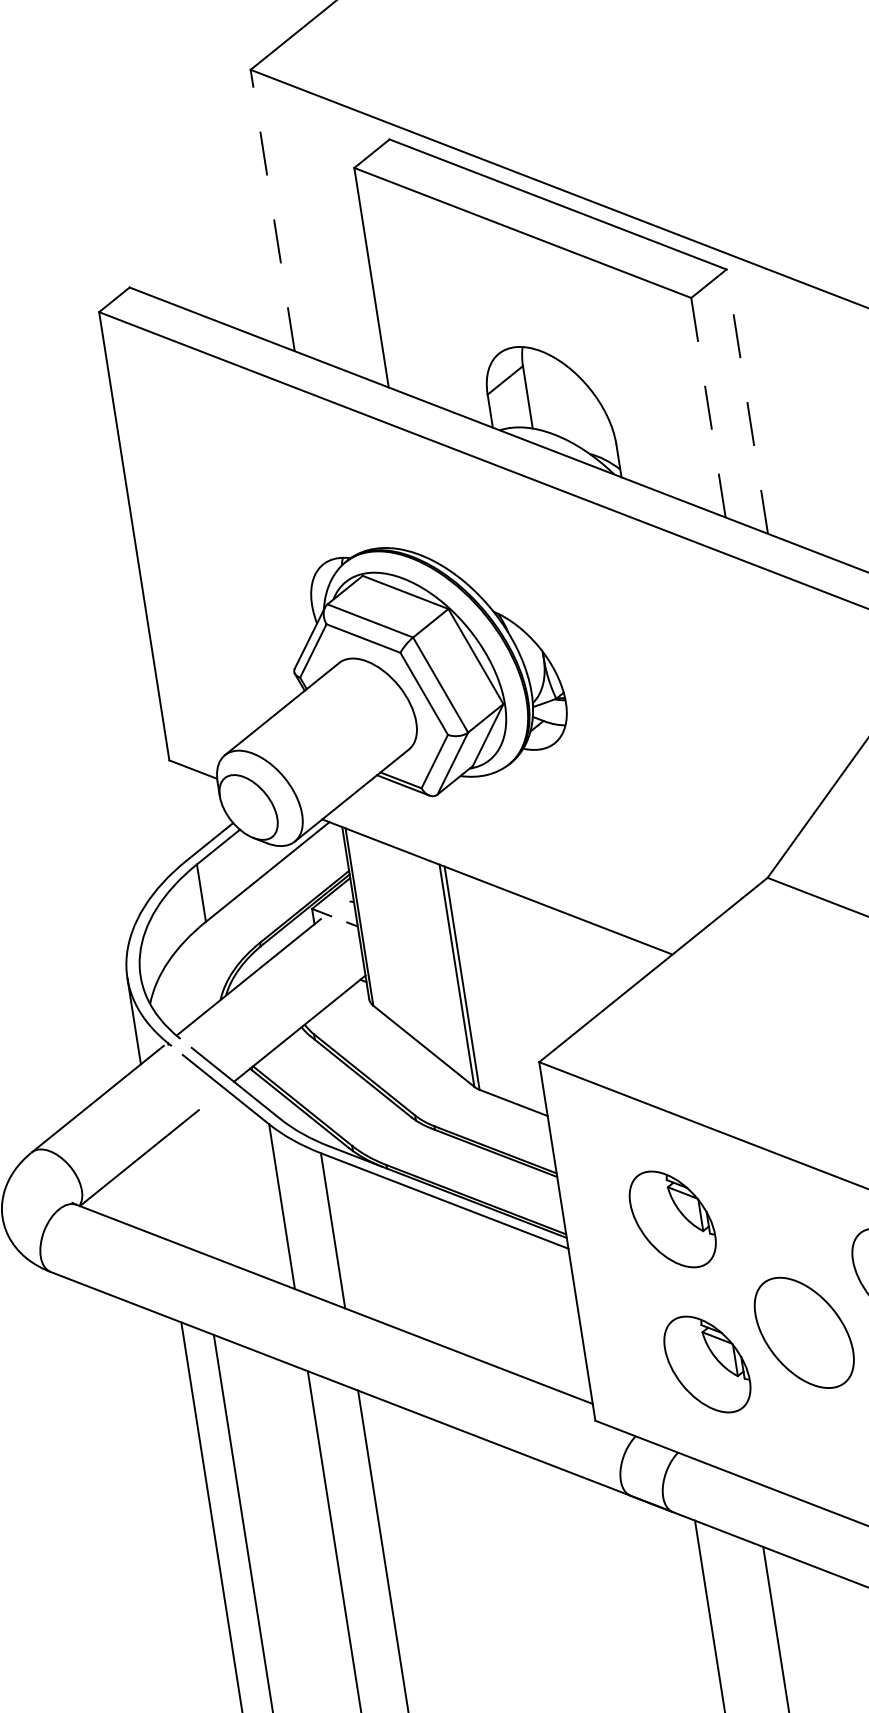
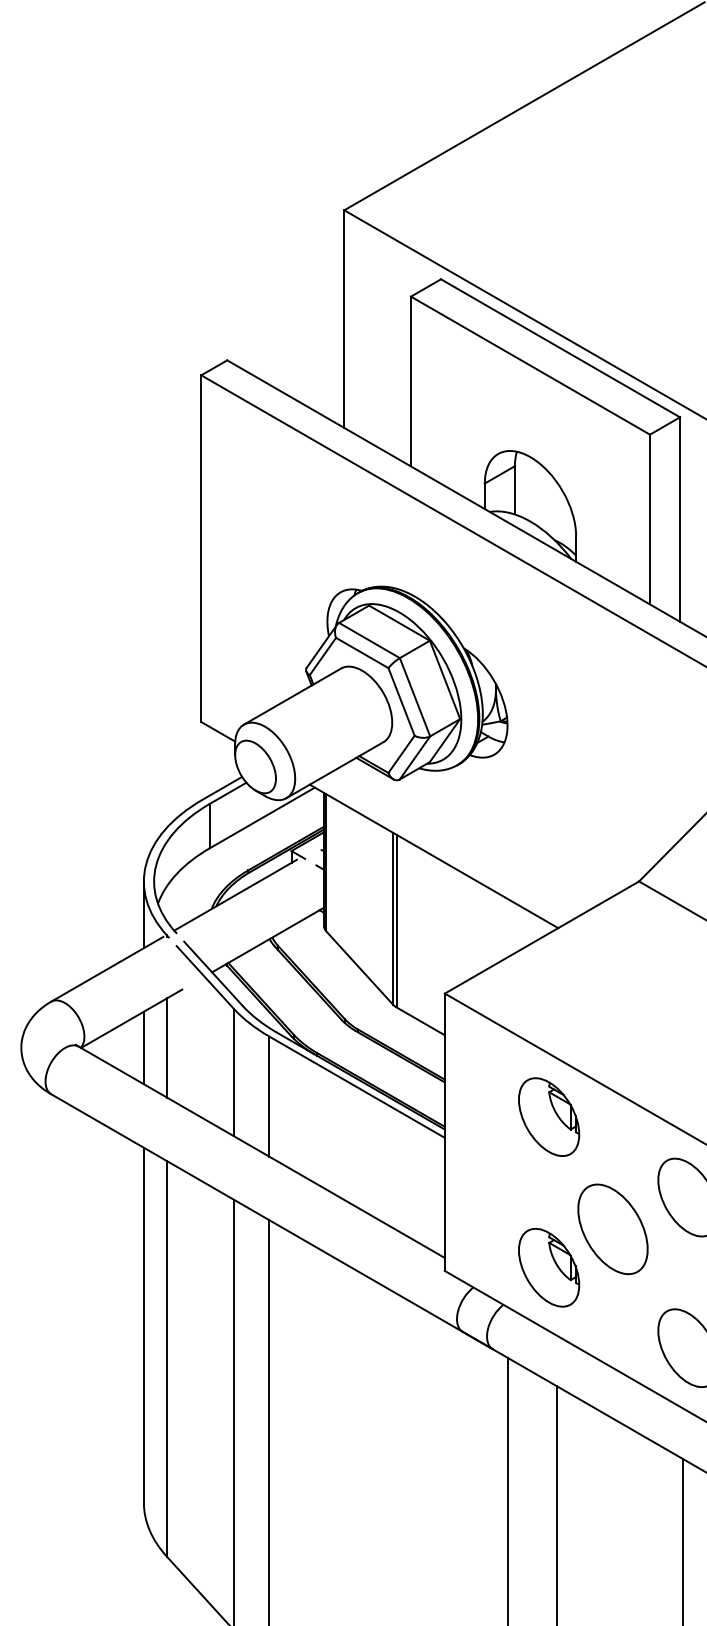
line: (272, 210) -> (344, 319), dashed -> solid
line: (747, 401) -> (680, 519), dashed -> solid
line: (709, 407) -> (650, 519), dashed -> solid
line: (190, 1188) -> (166, 1047), added
line: (160, 1192) -> (143, 1047), added
part: (673, 1218) -> (549, 1116), moved
part: (707, 1364) -> (549, 1267), moved

